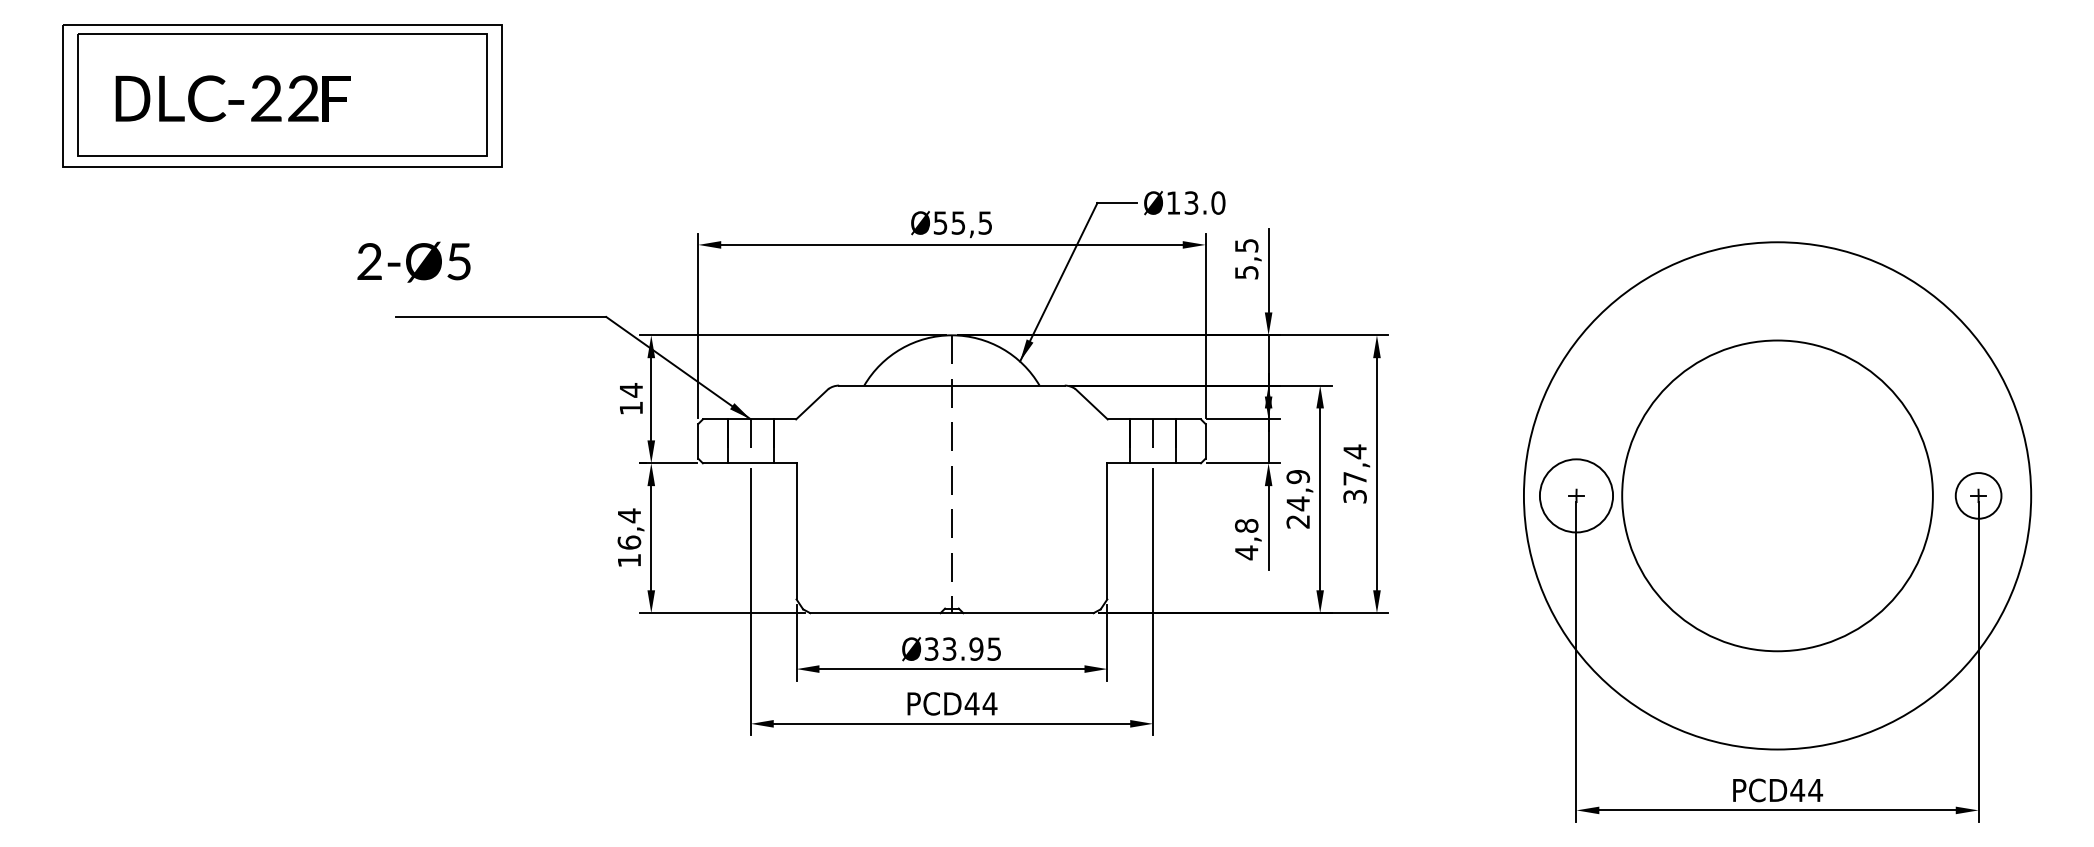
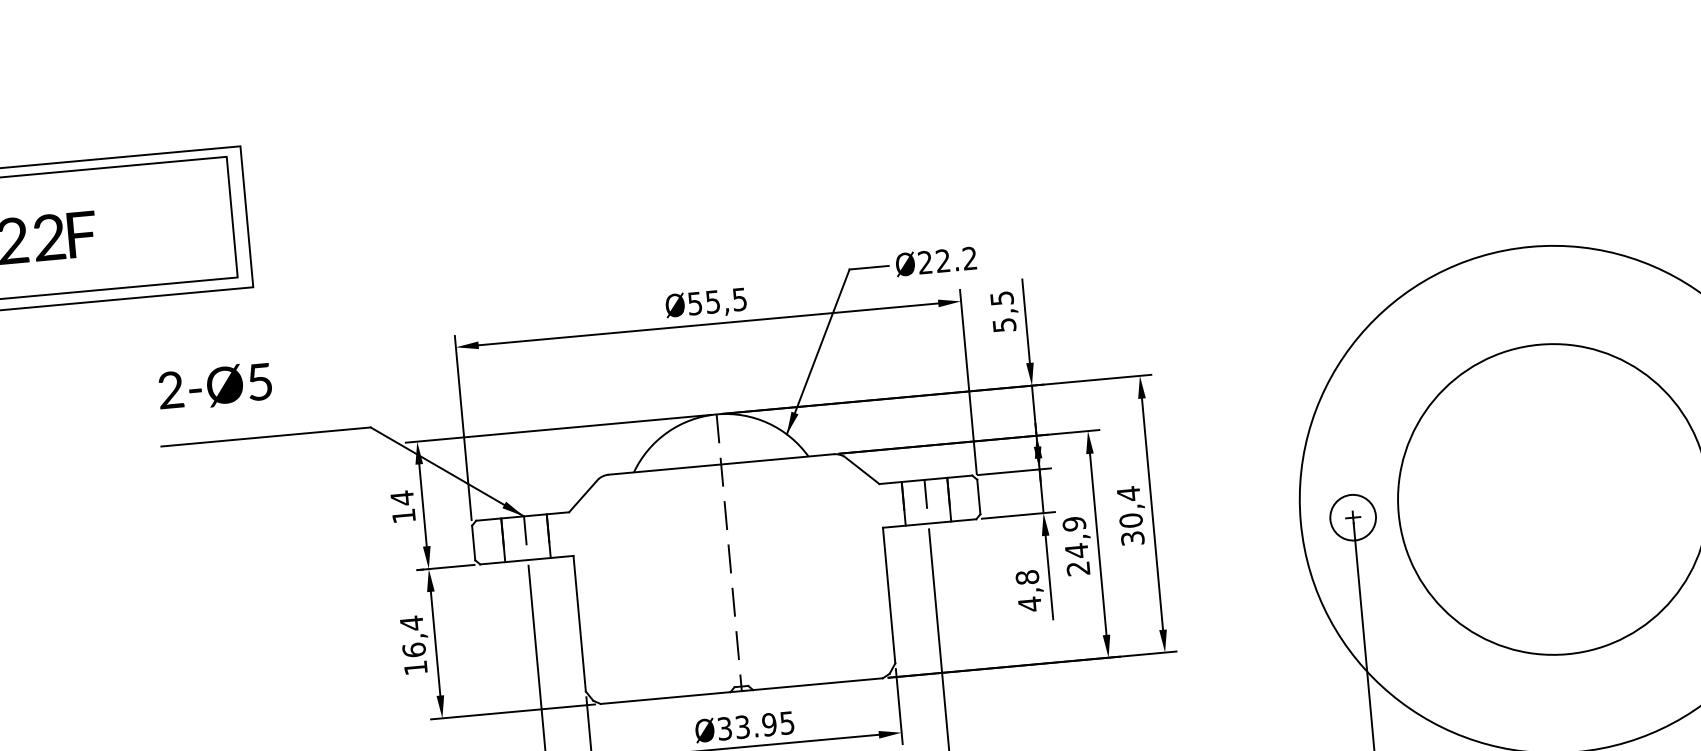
text: (1195, 202) -> (947, 260), Ø13.0 -> Ø22.2
text: (413, 261) -> (214, 385), moved
text: (1354, 478) -> (1130, 520), 37,4 -> 30,4
circle: (1576, 495) -> (1353, 517), size x0.62

